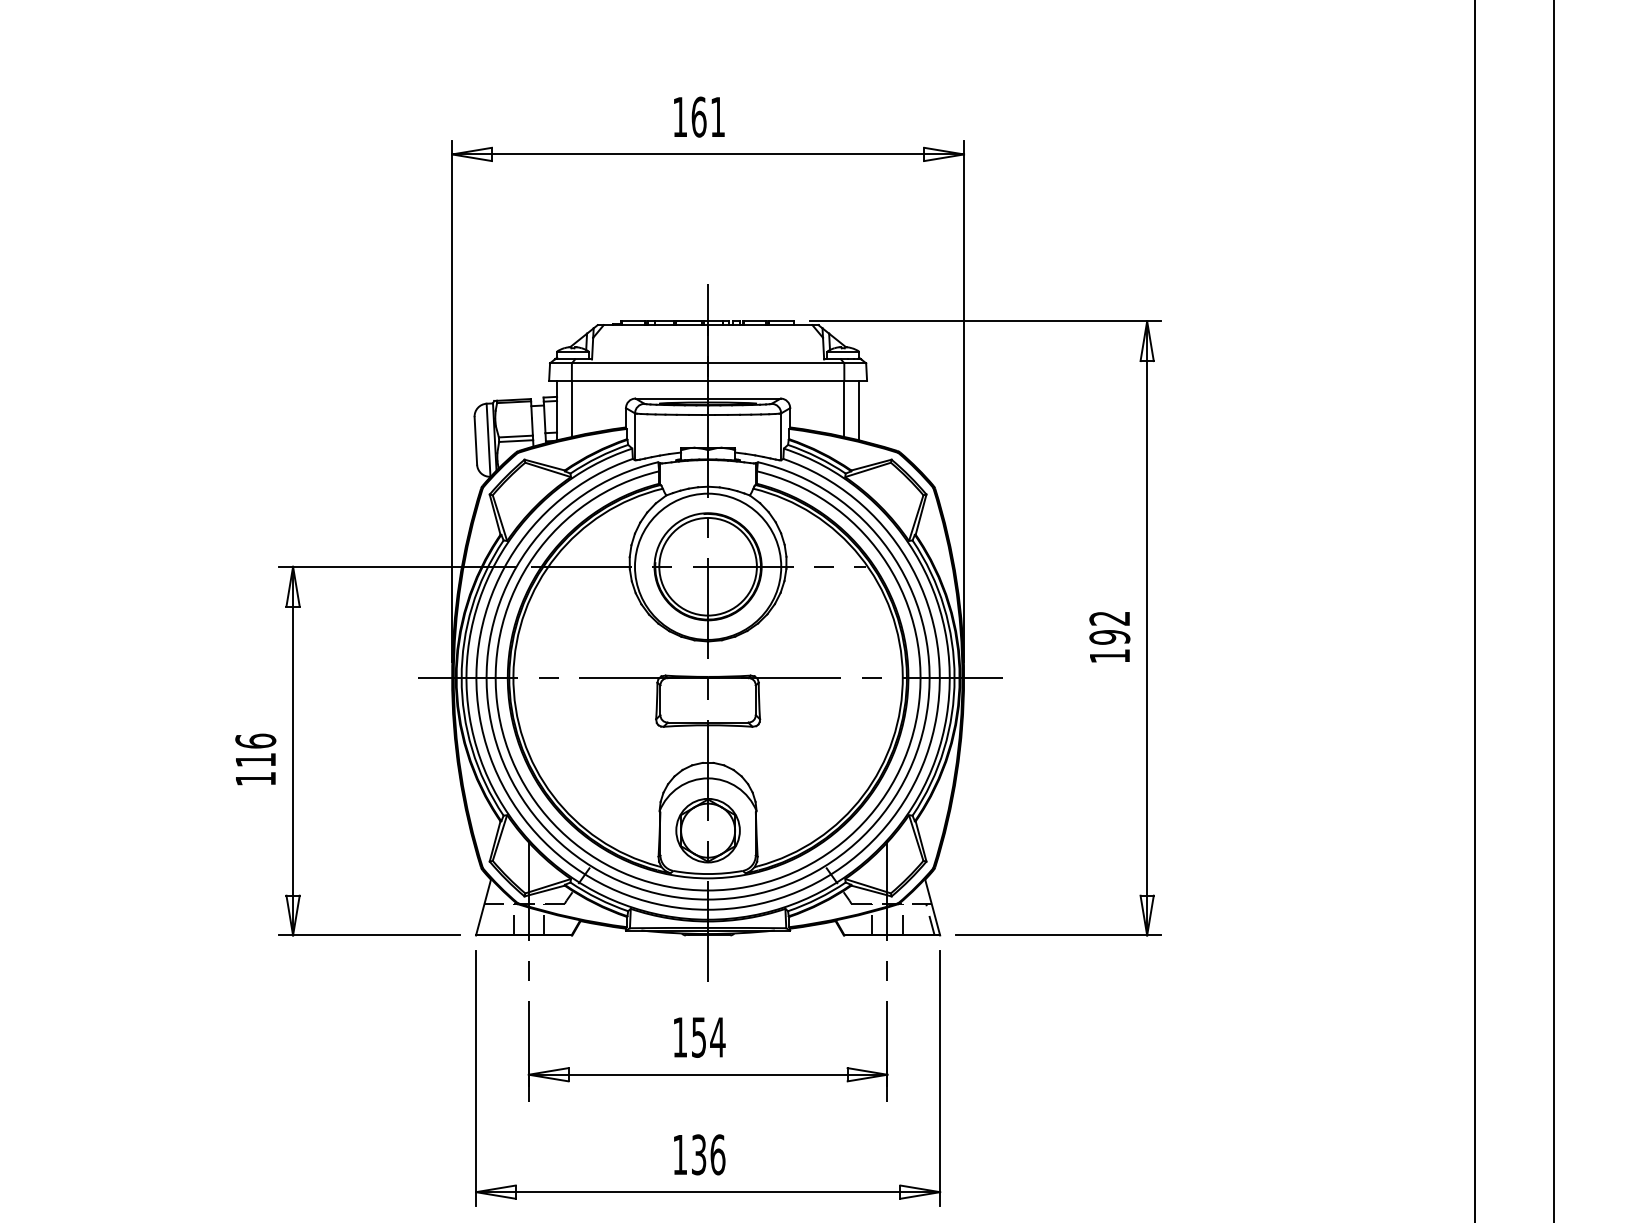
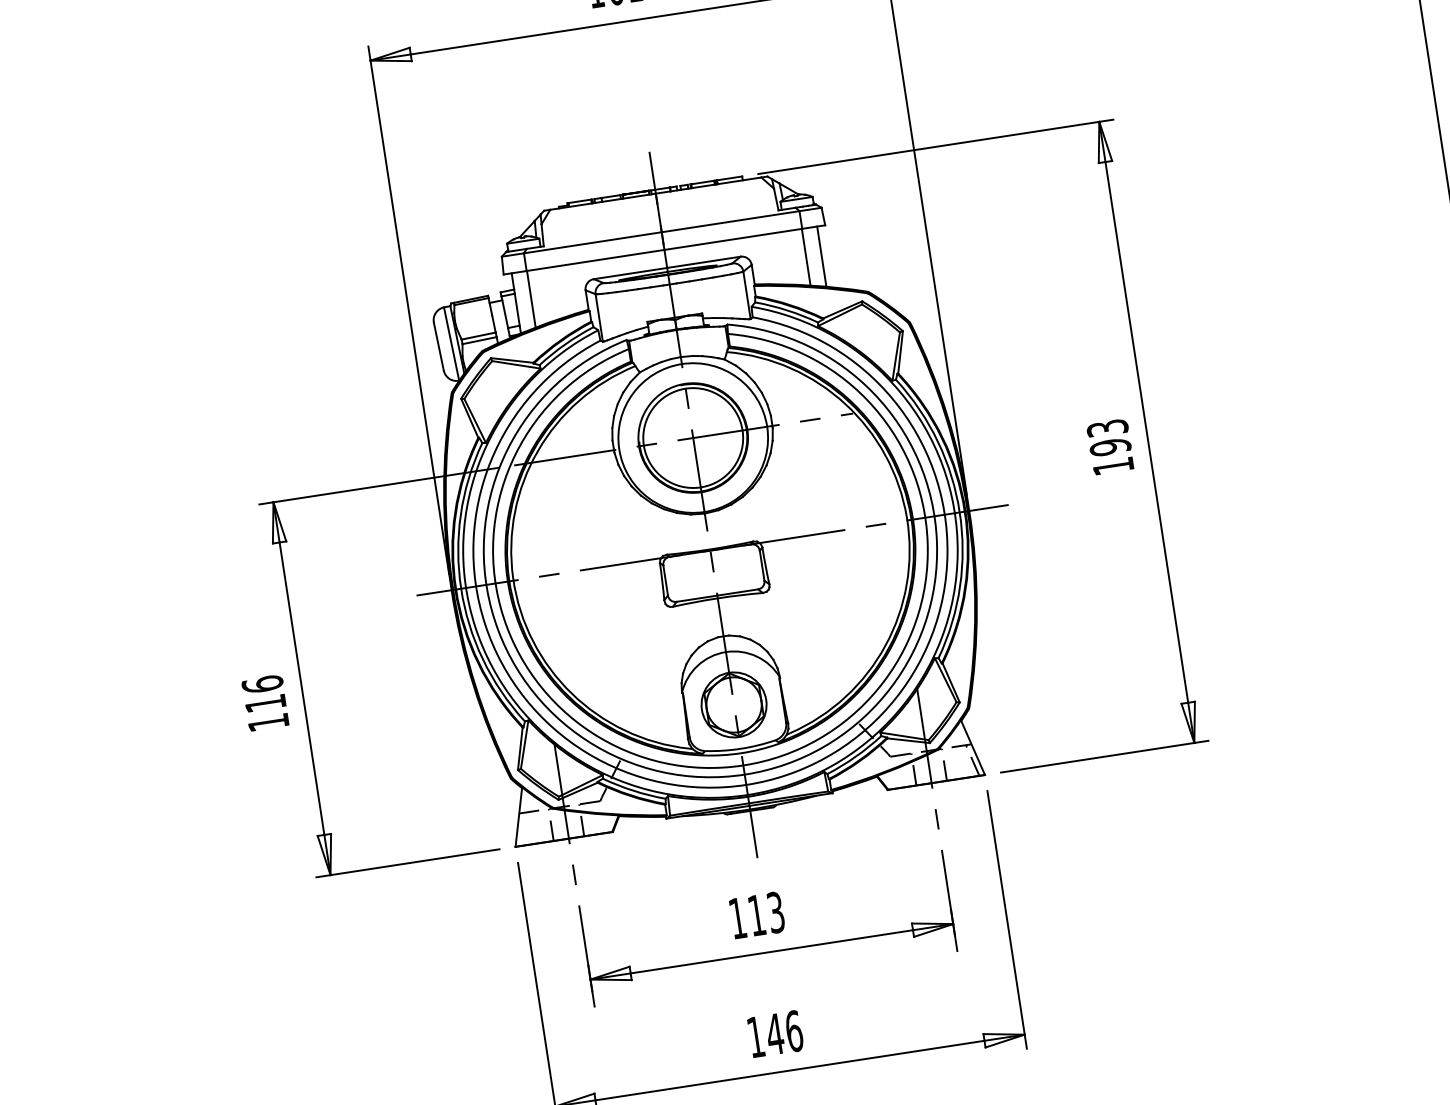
text: (1109, 618) -> (1107, 428), 192 -> 193
text: (708, 1036) -> (766, 913), 154 -> 113
text: (698, 1154) -> (774, 1033), 136 -> 146

